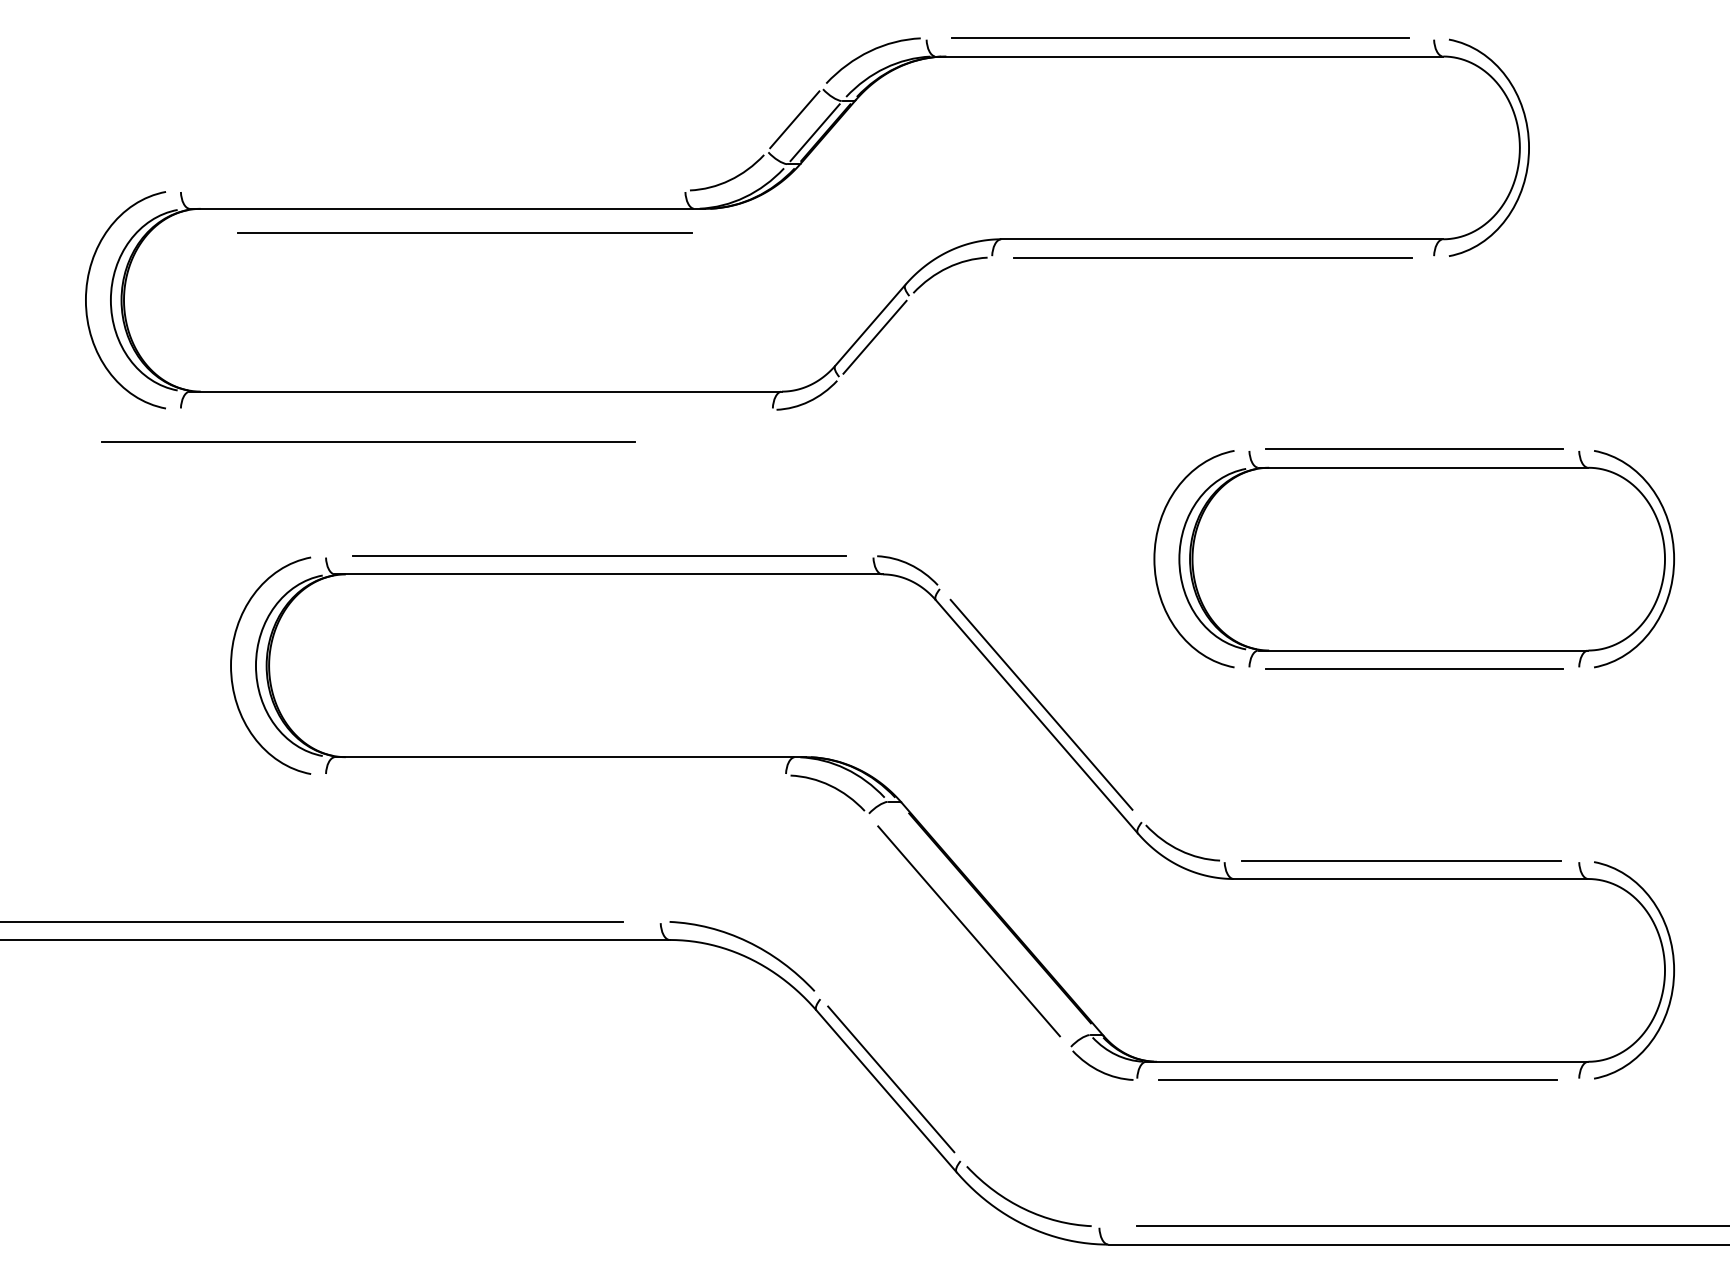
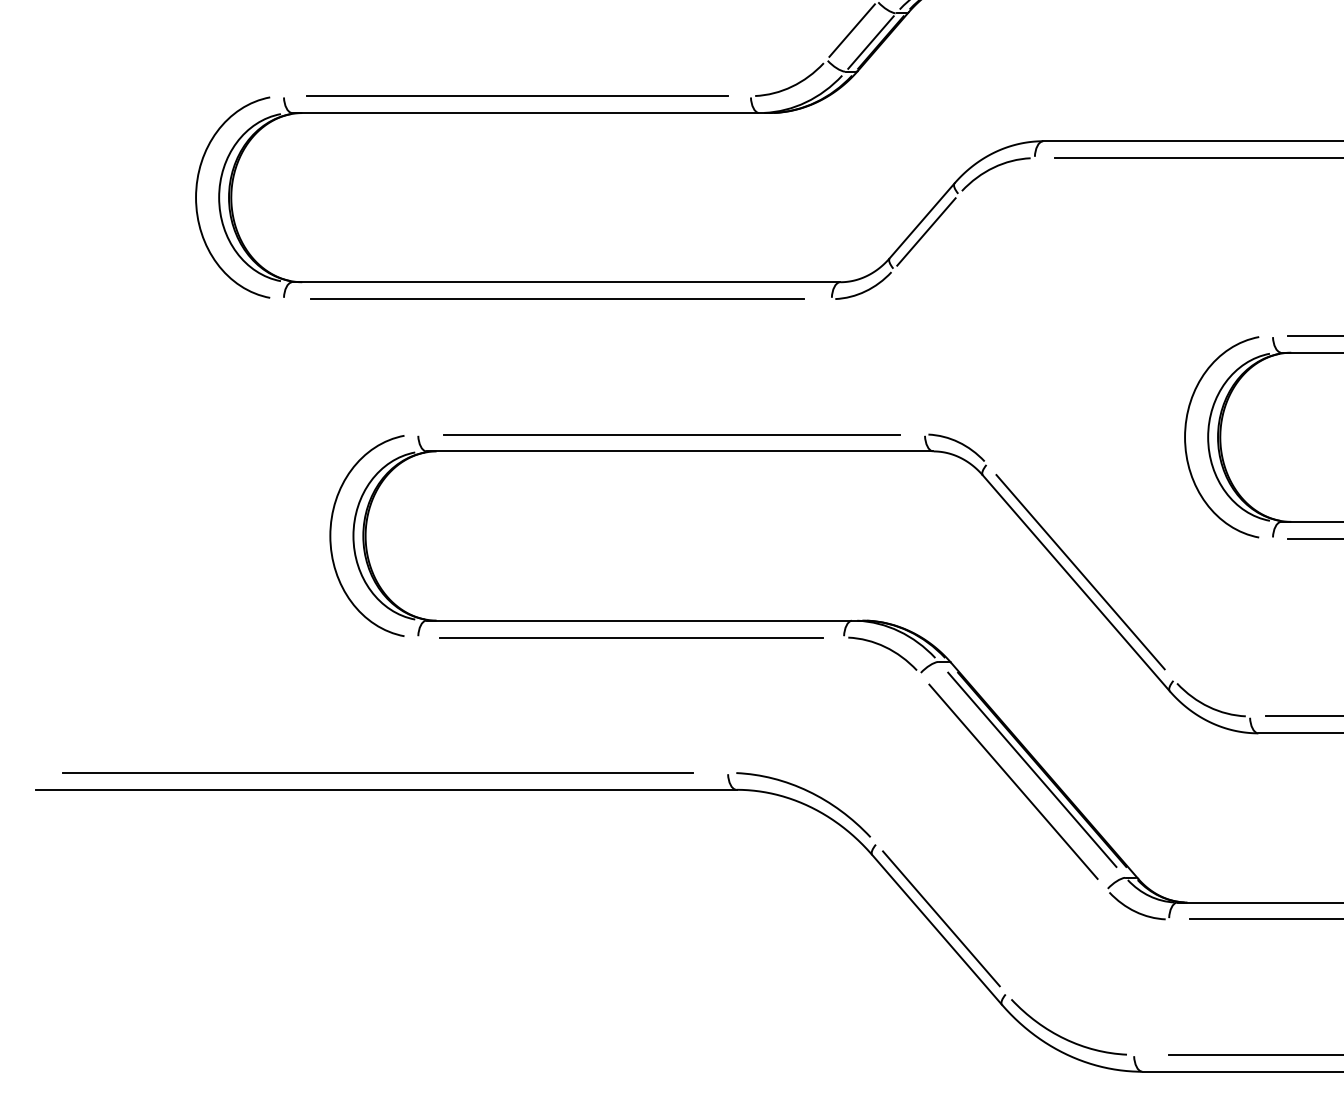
line: (464, 232) -> (516, 96), moved
line: (368, 441) -> (557, 298), moved
line: (556, 775) -> (631, 637), added
line: (989, 918) -> (1032, 769), added

